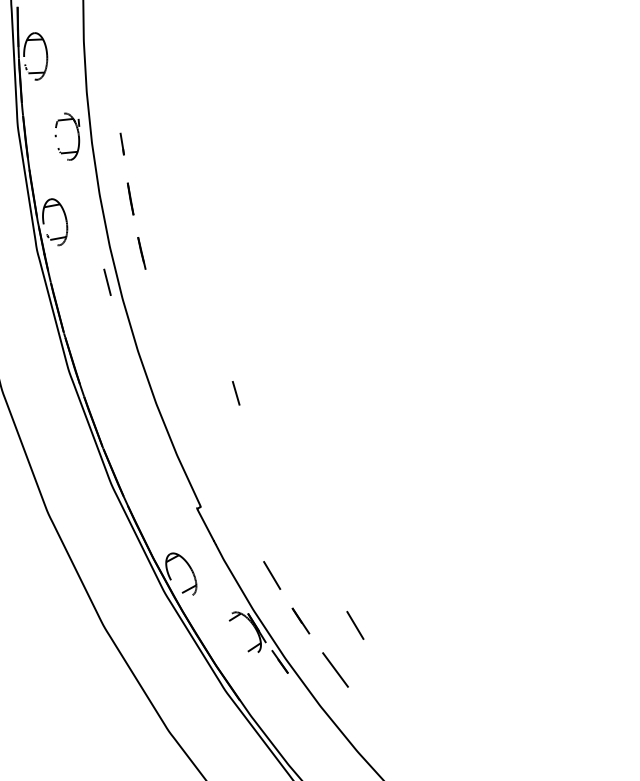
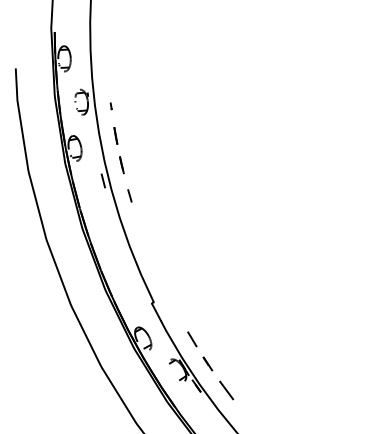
part: (120, 144) -> (110, 106), size x0.62
line: (235, 392) -> (129, 195), moved
line: (355, 625) -> (237, 366), removed

